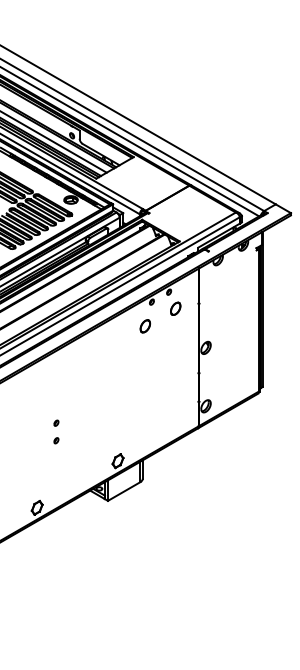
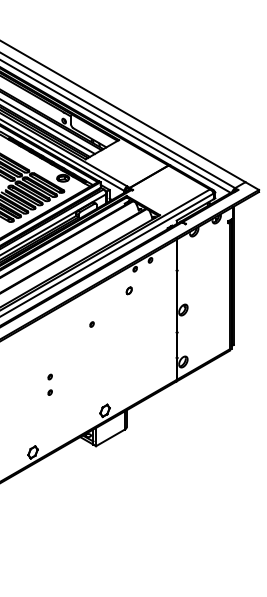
part: (175, 308) -> (156, 274), removed
part: (144, 326) -> (128, 290), size x0.6
part: (103, 363) -> (92, 323), added

